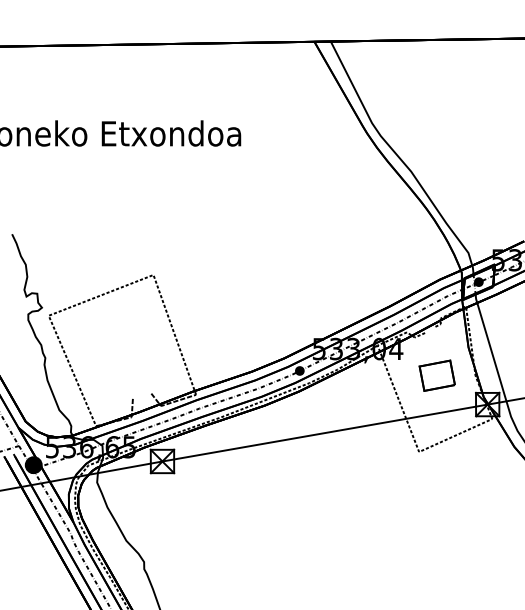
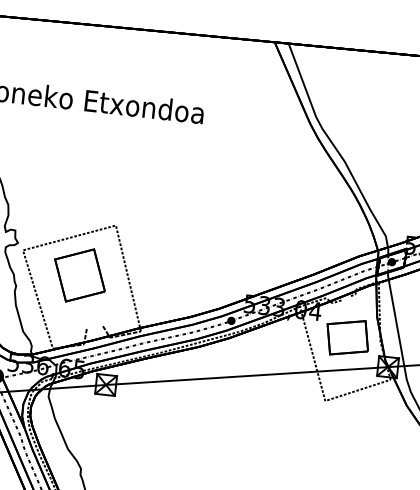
part: (117, 337) -> (79, 275), added
part: (437, 375) -> (348, 337), size x1.43

